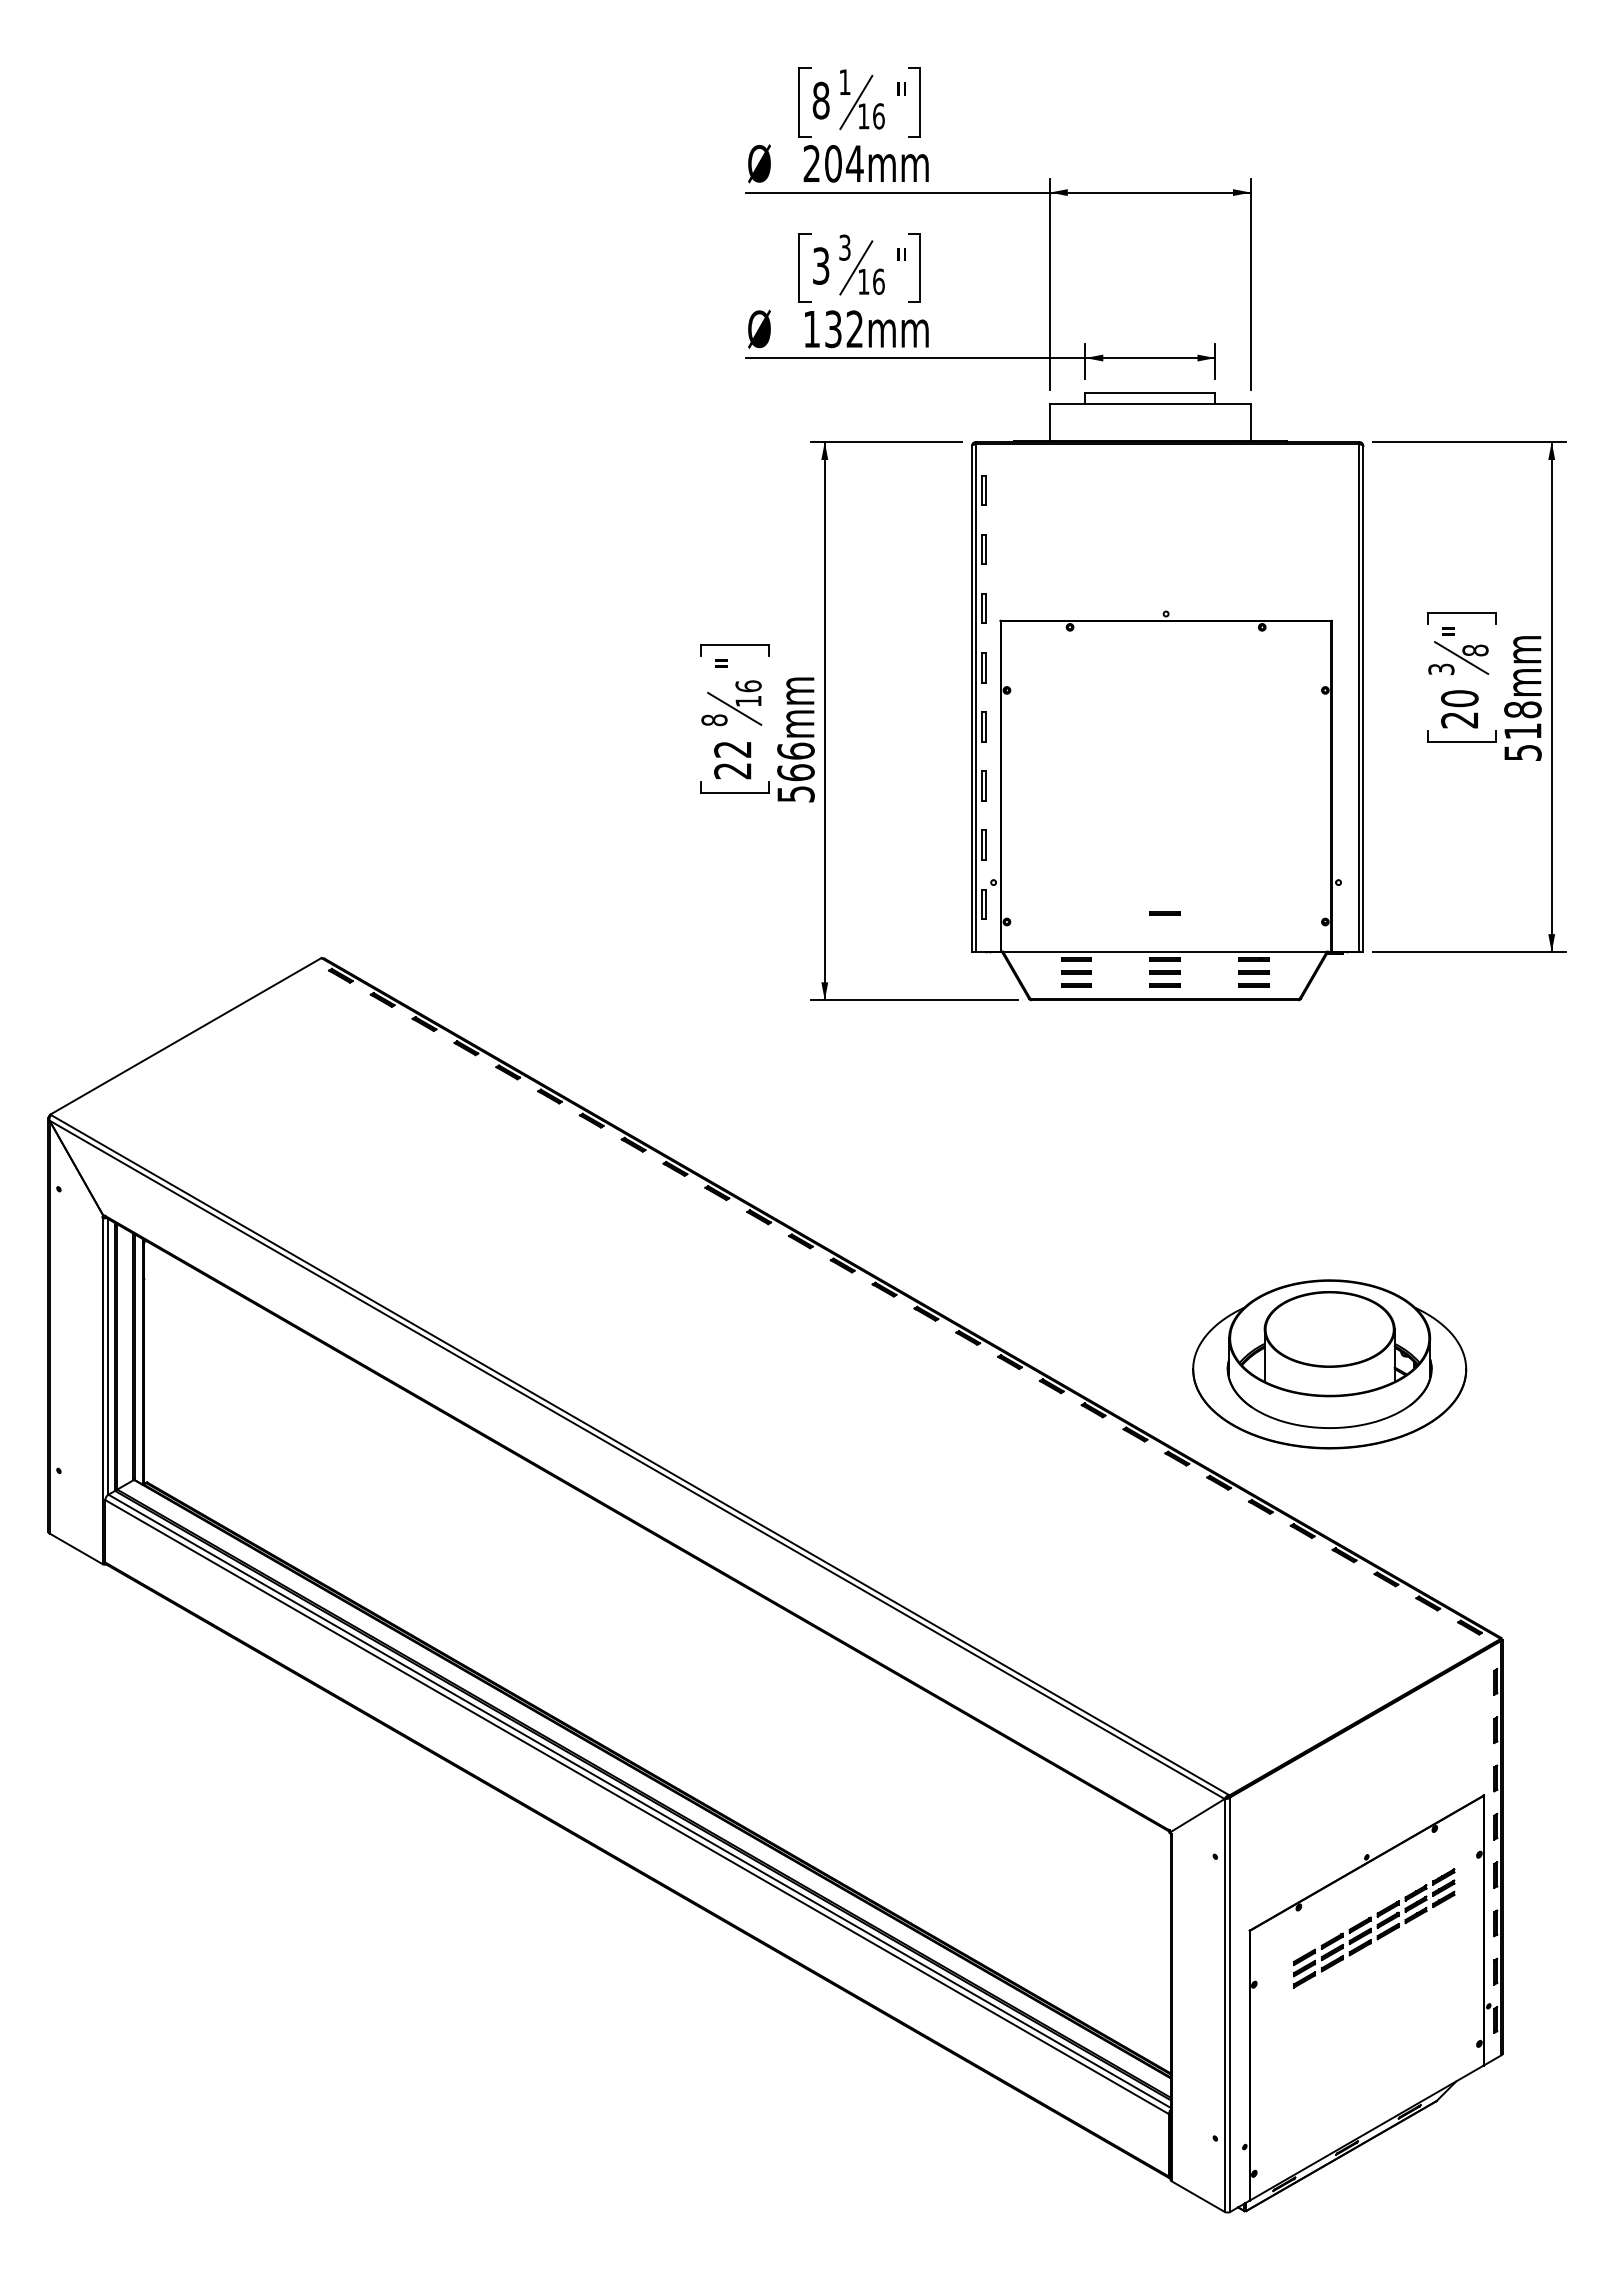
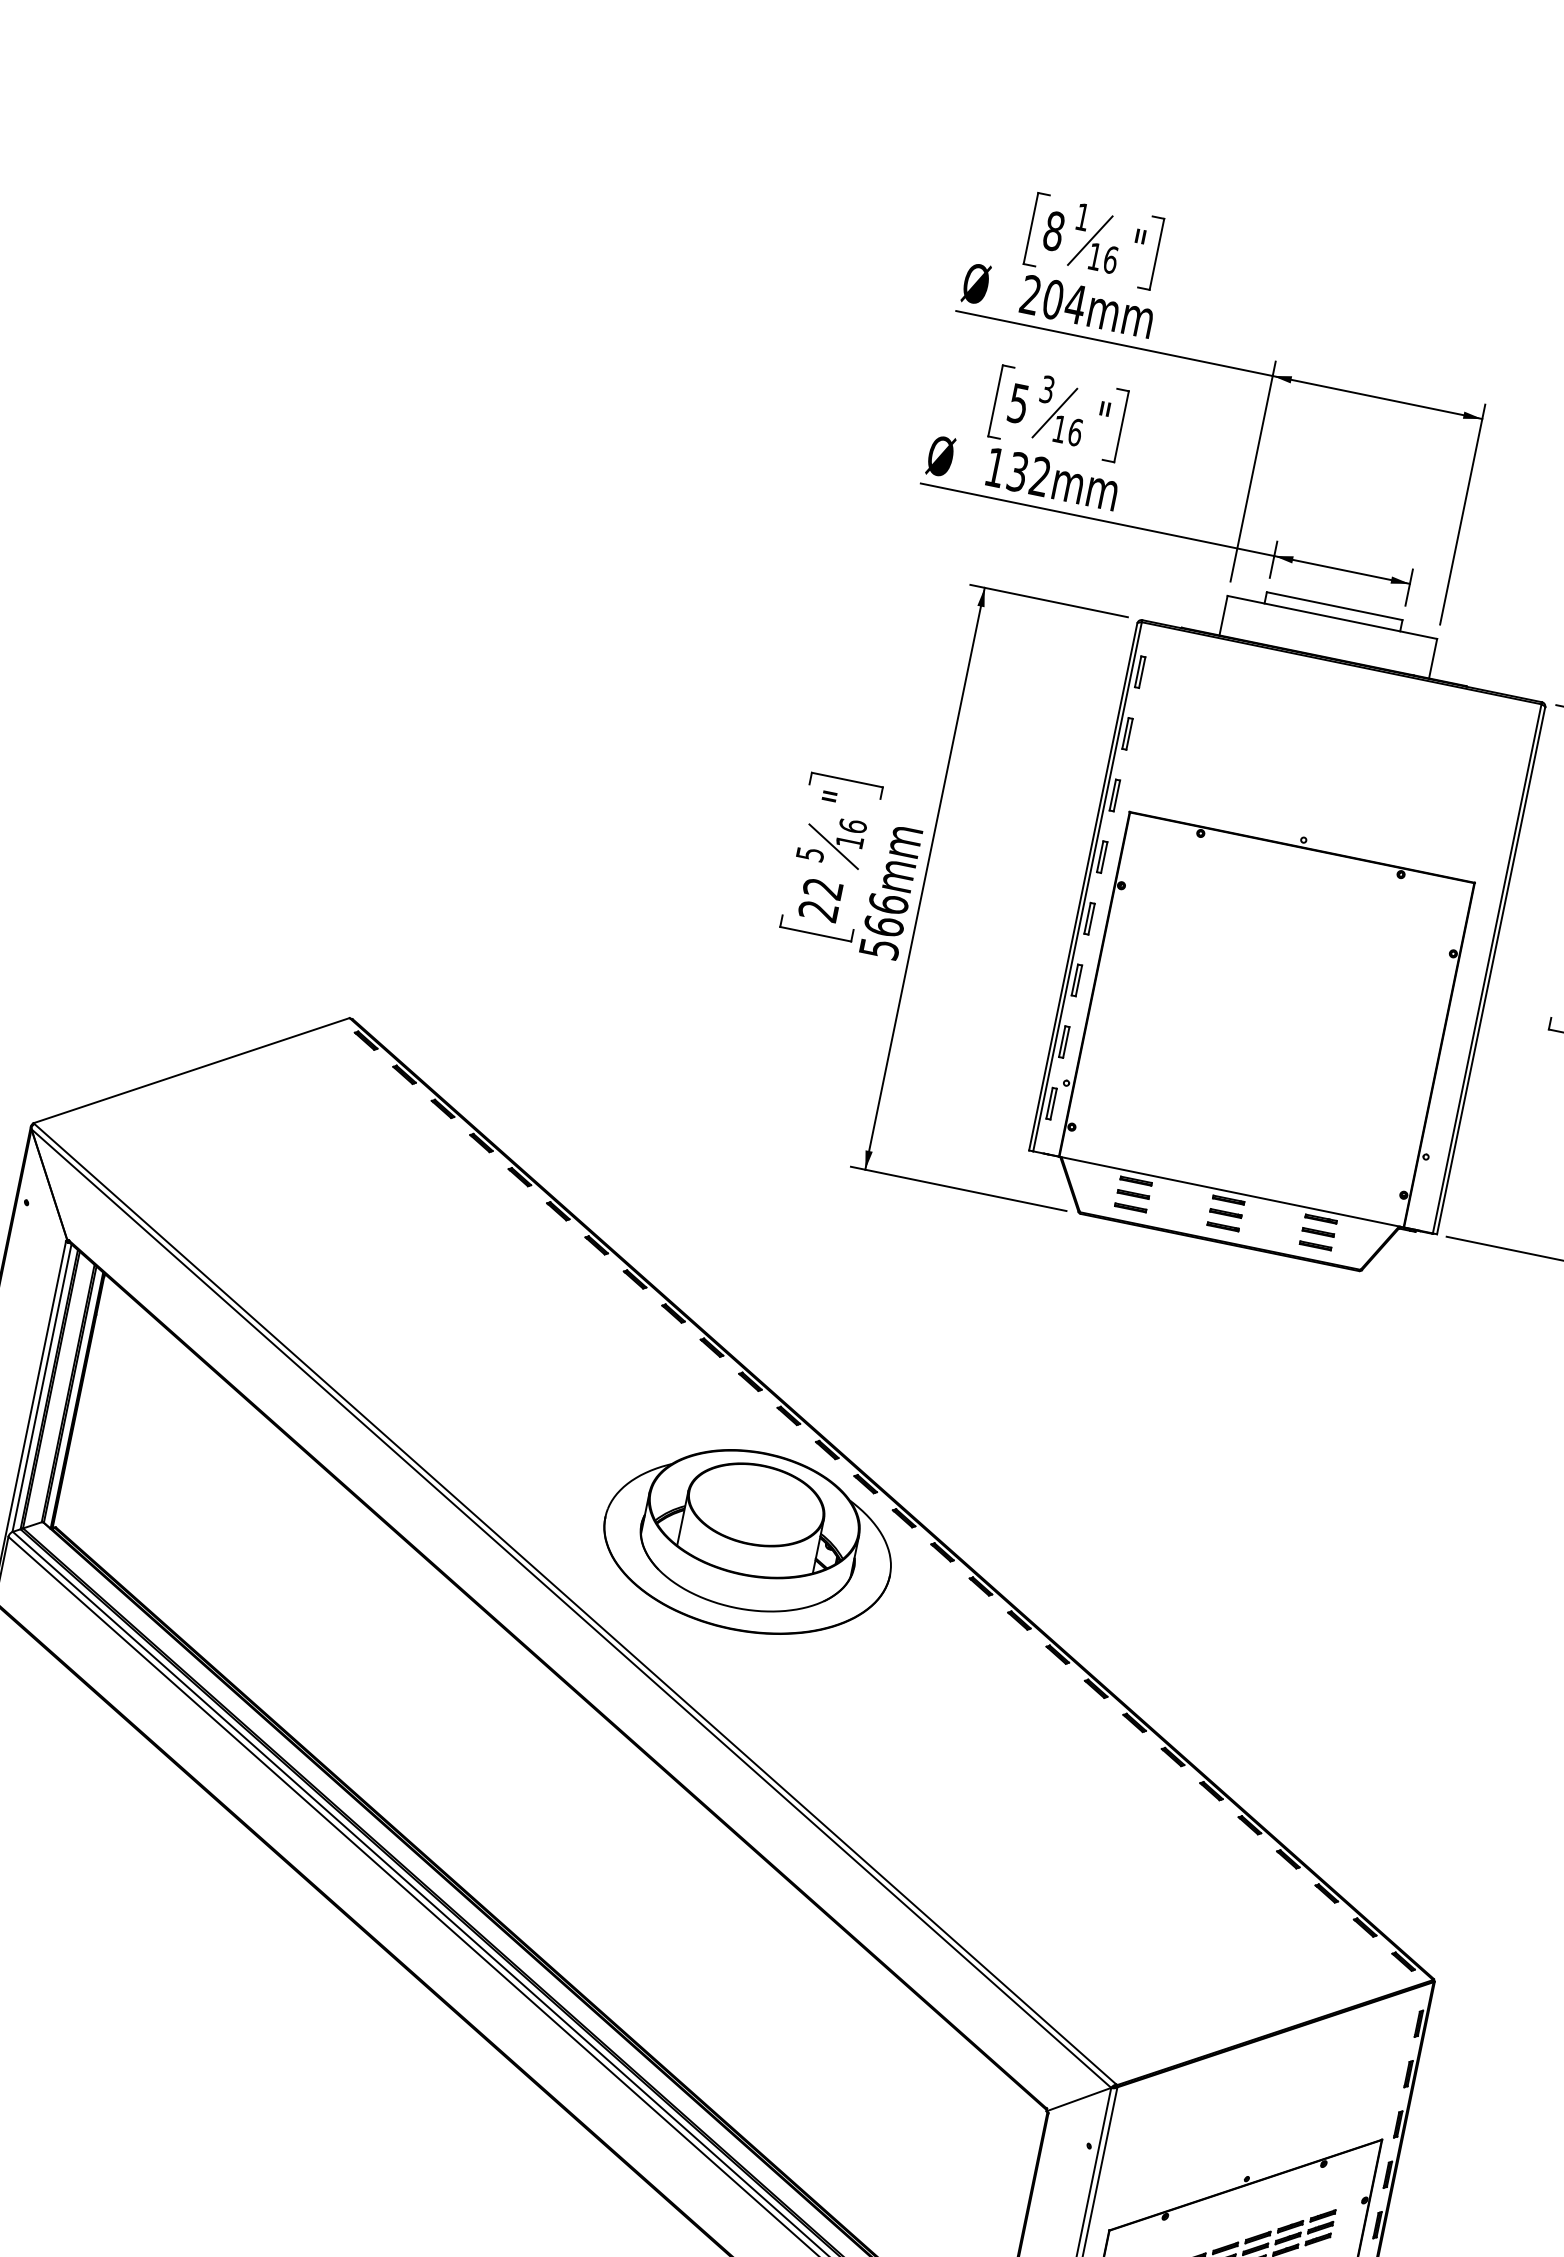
text: (821, 265) -> (1019, 403), 3 -> 5
text: (714, 720) -> (810, 854), 8 -> 5
line: (1164, 913) -> (1237, 1151), removed
part: (1329, 1364) -> (748, 1541), moved

